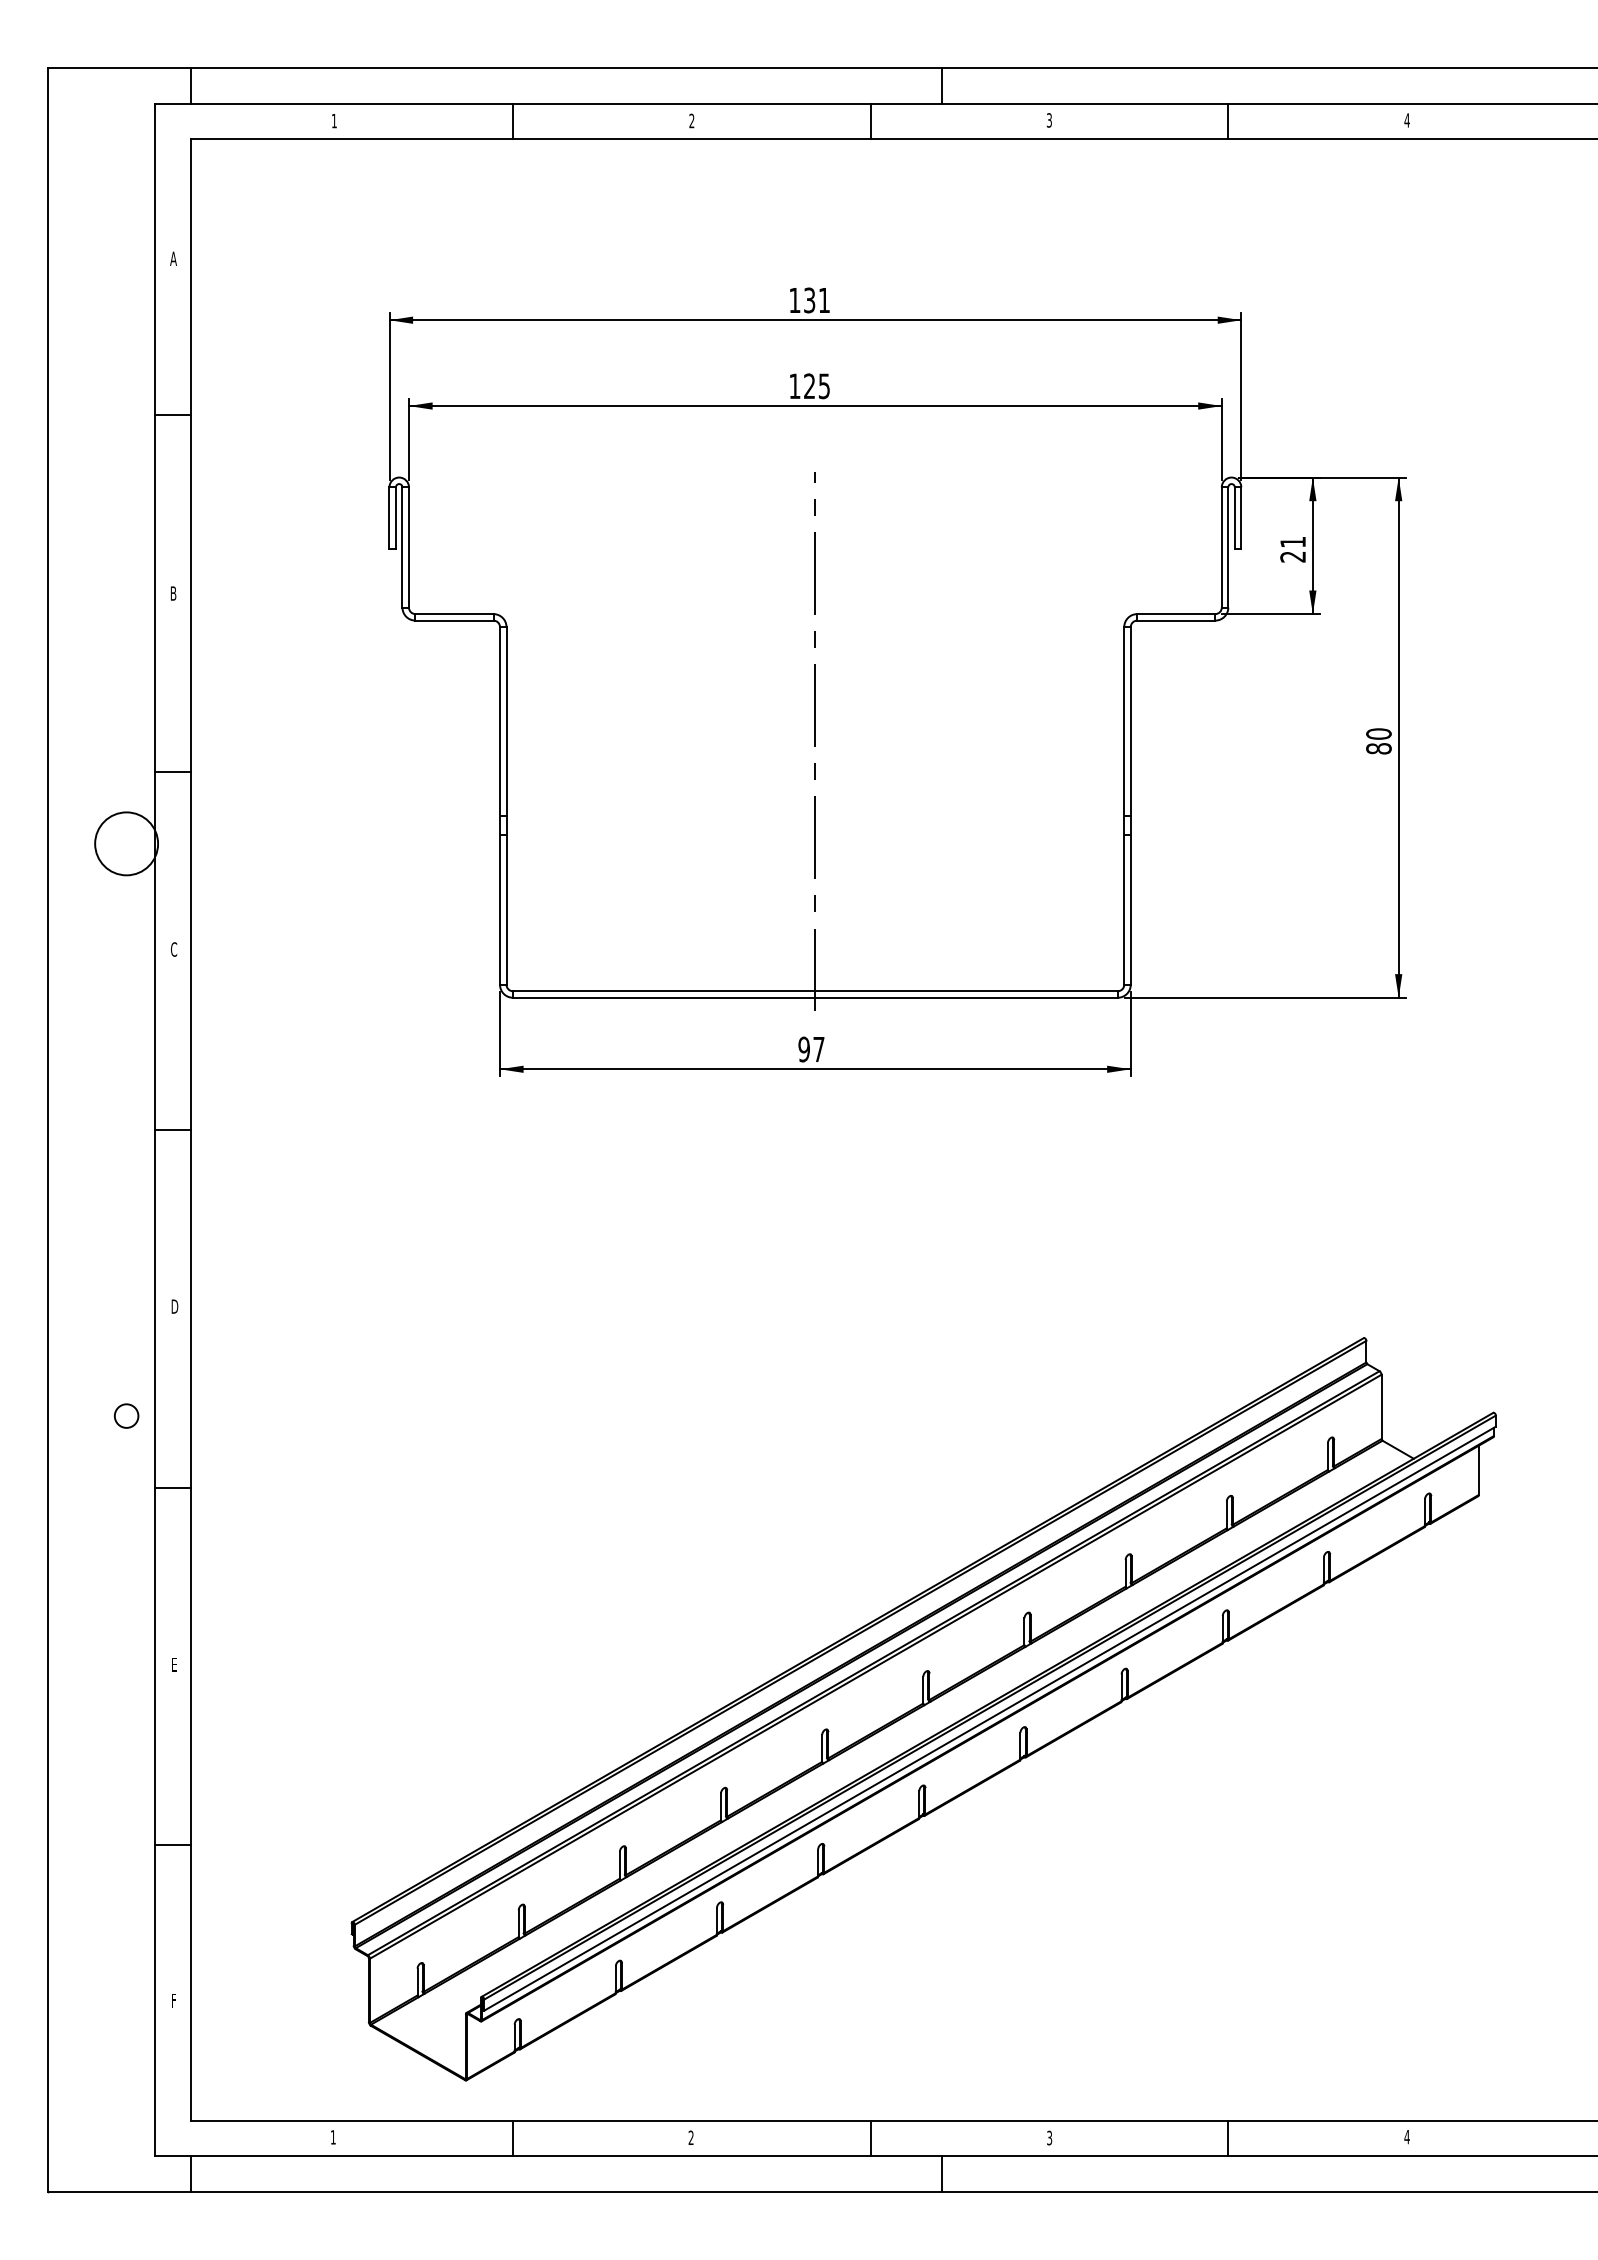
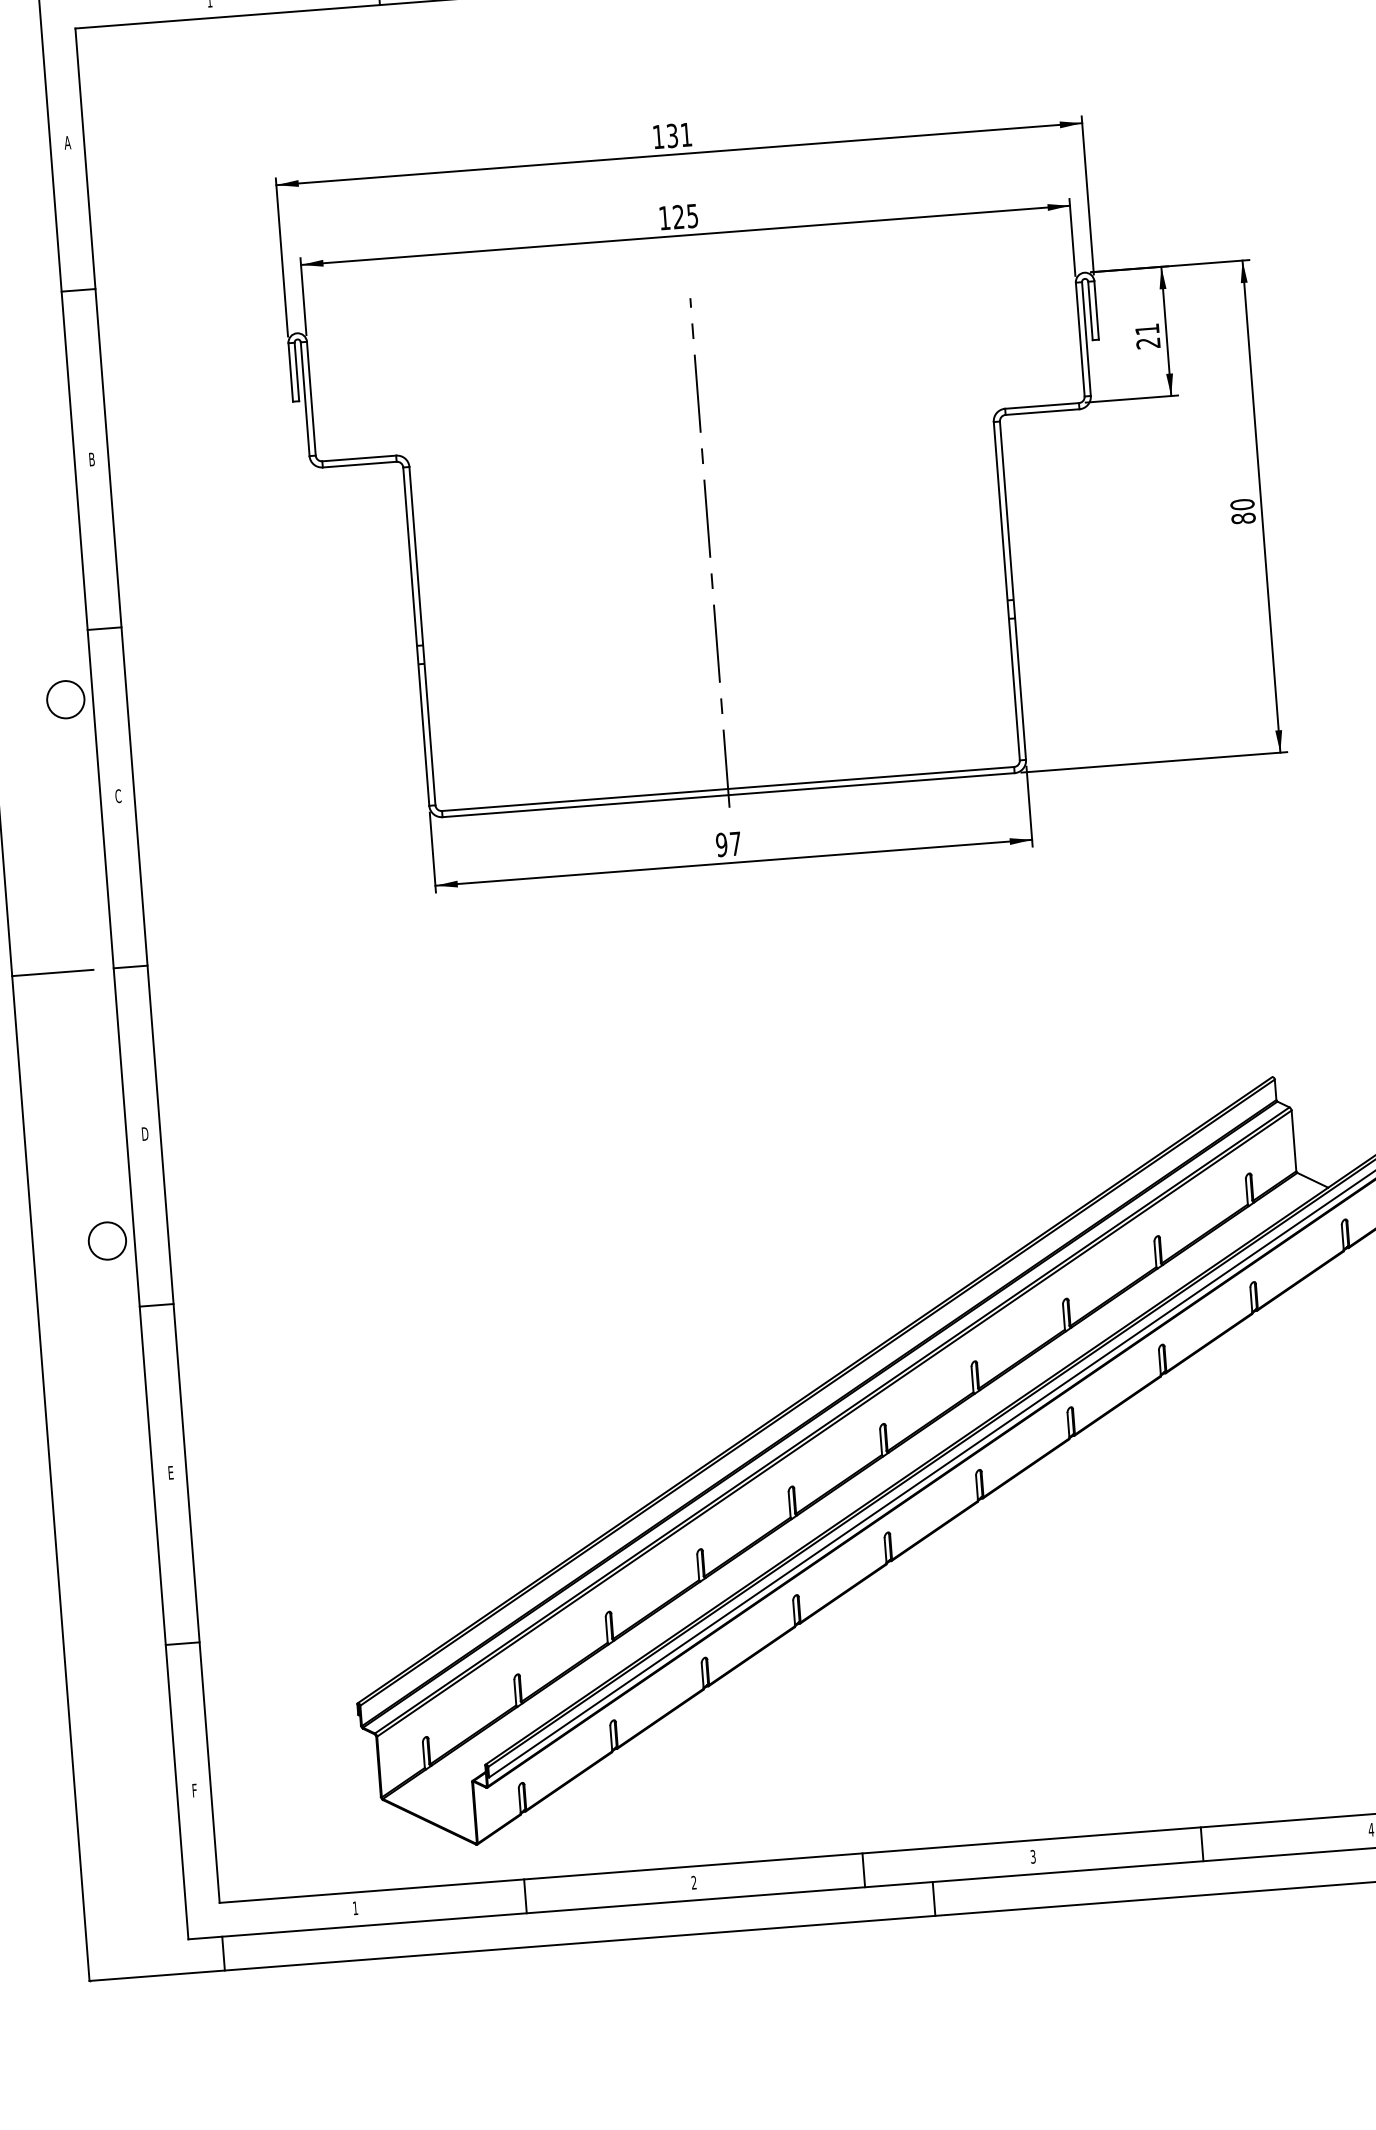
circle: (126, 843) -> (65, 699), size x0.62
line: (90, 1130) -> (52, 973), added
circle: (126, 1415) -> (107, 1240), size x1.67

